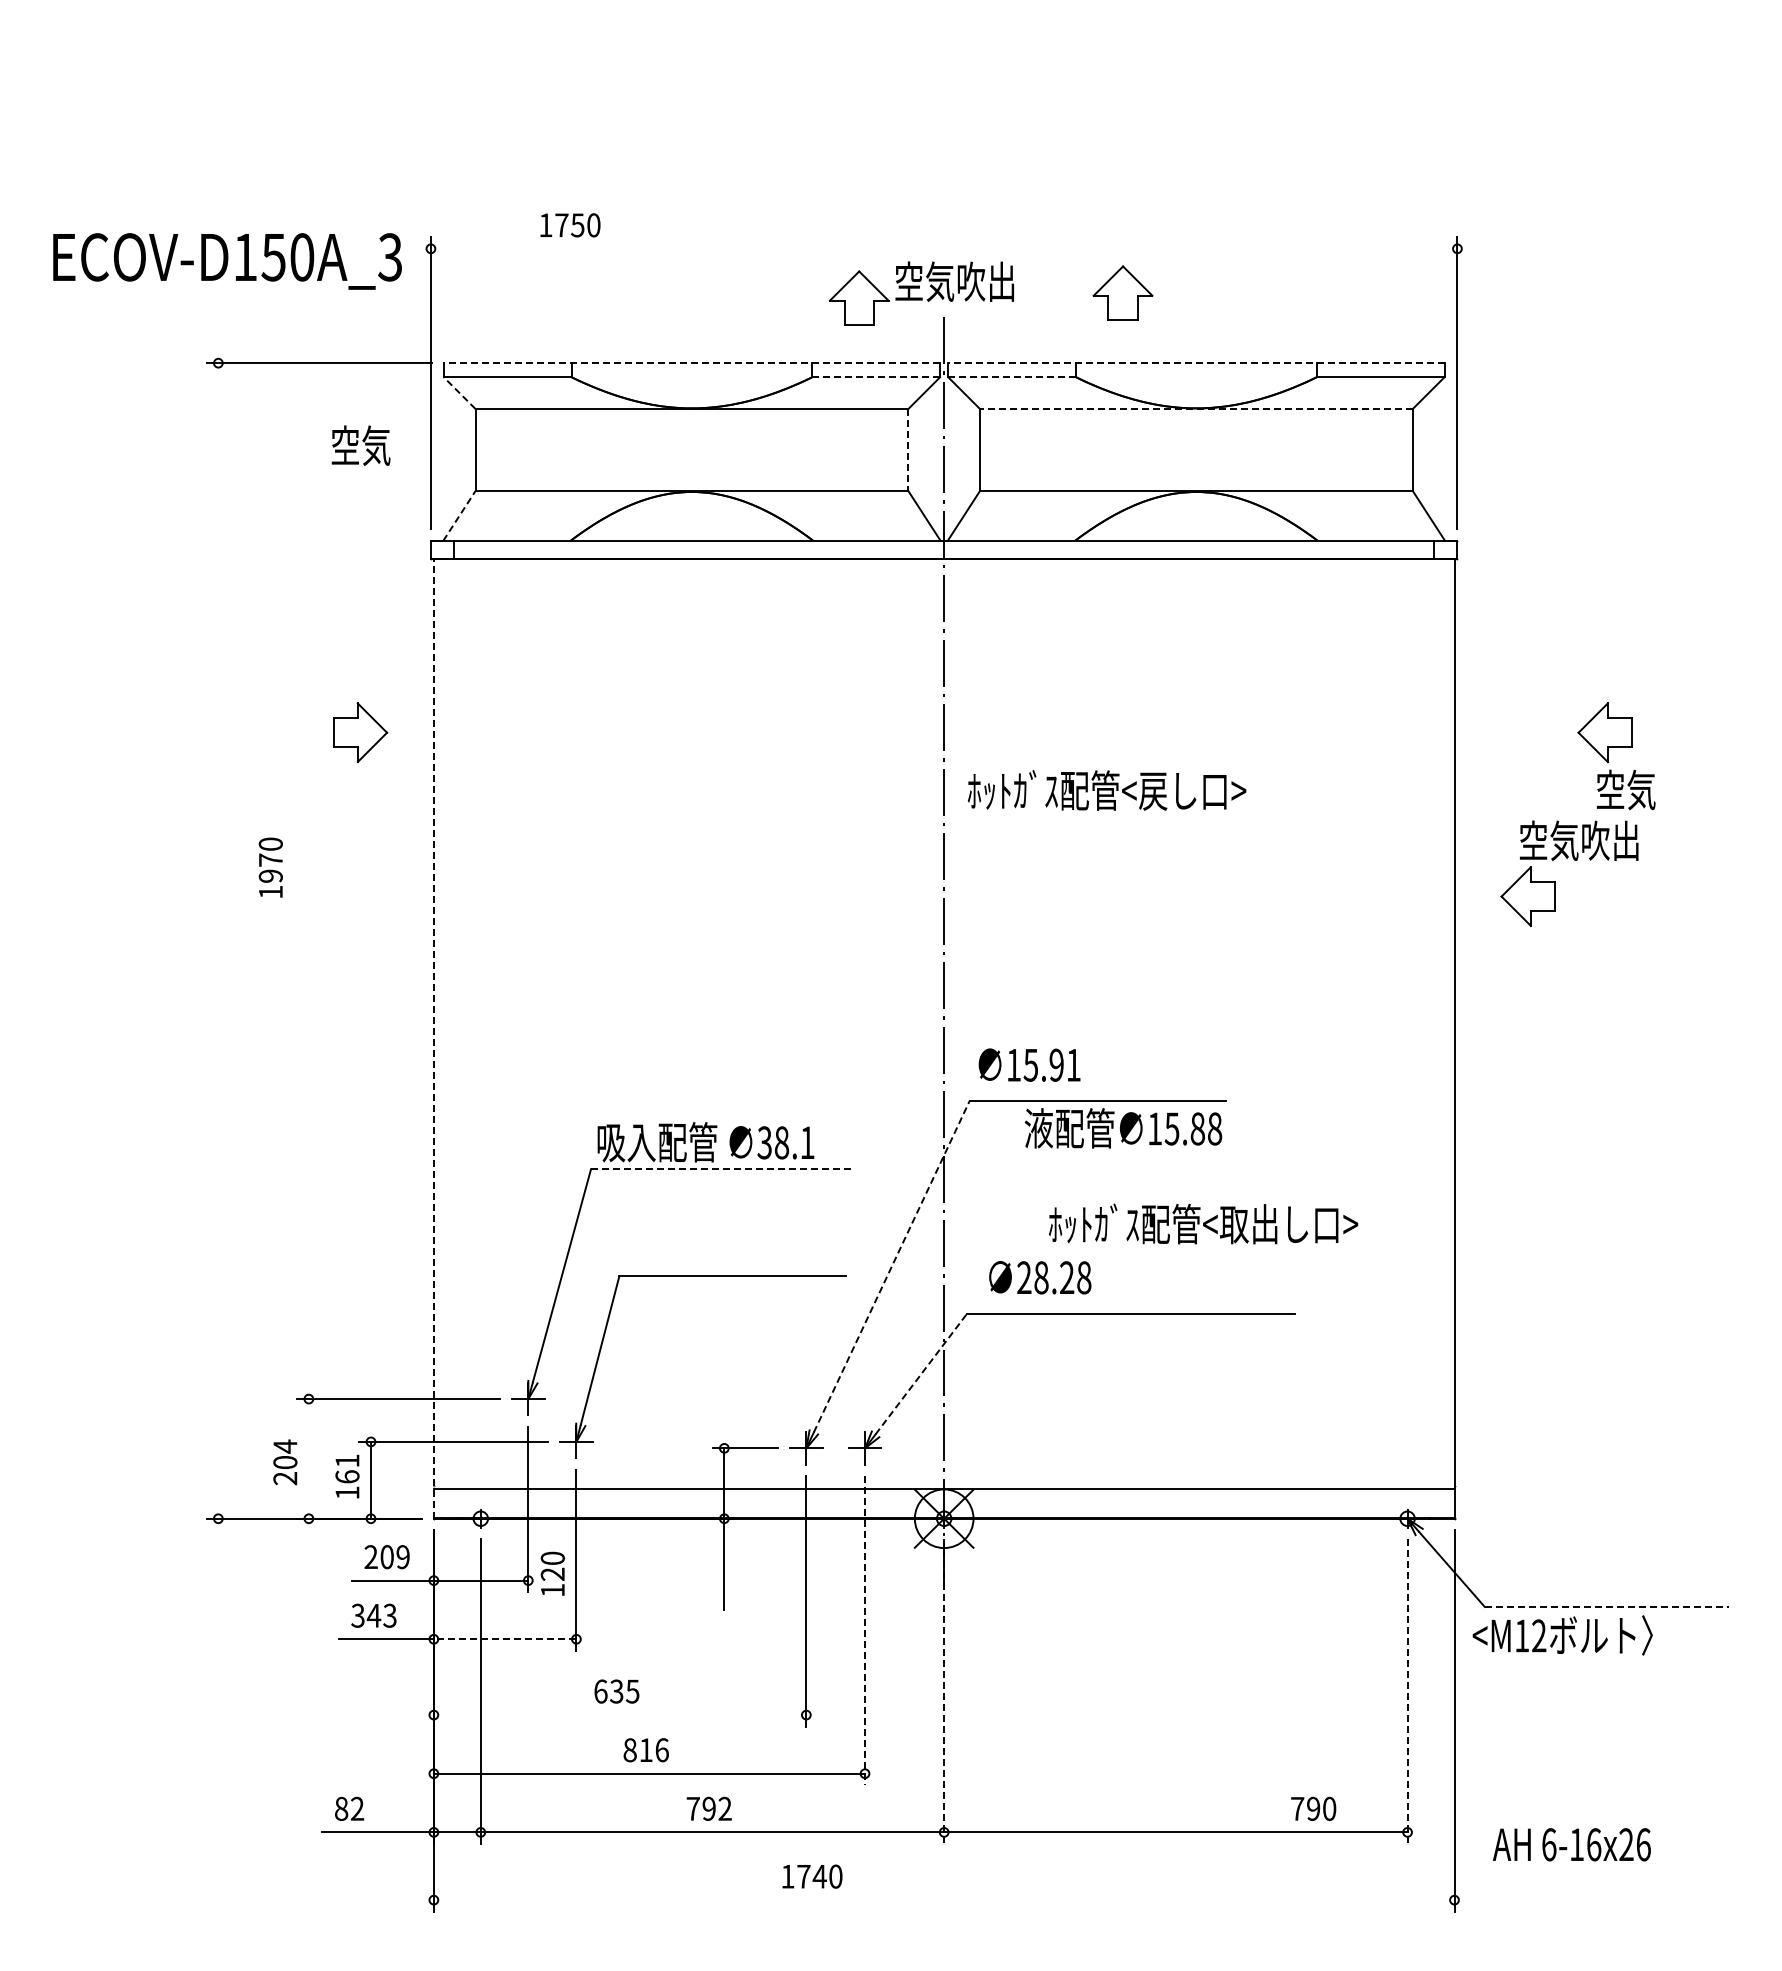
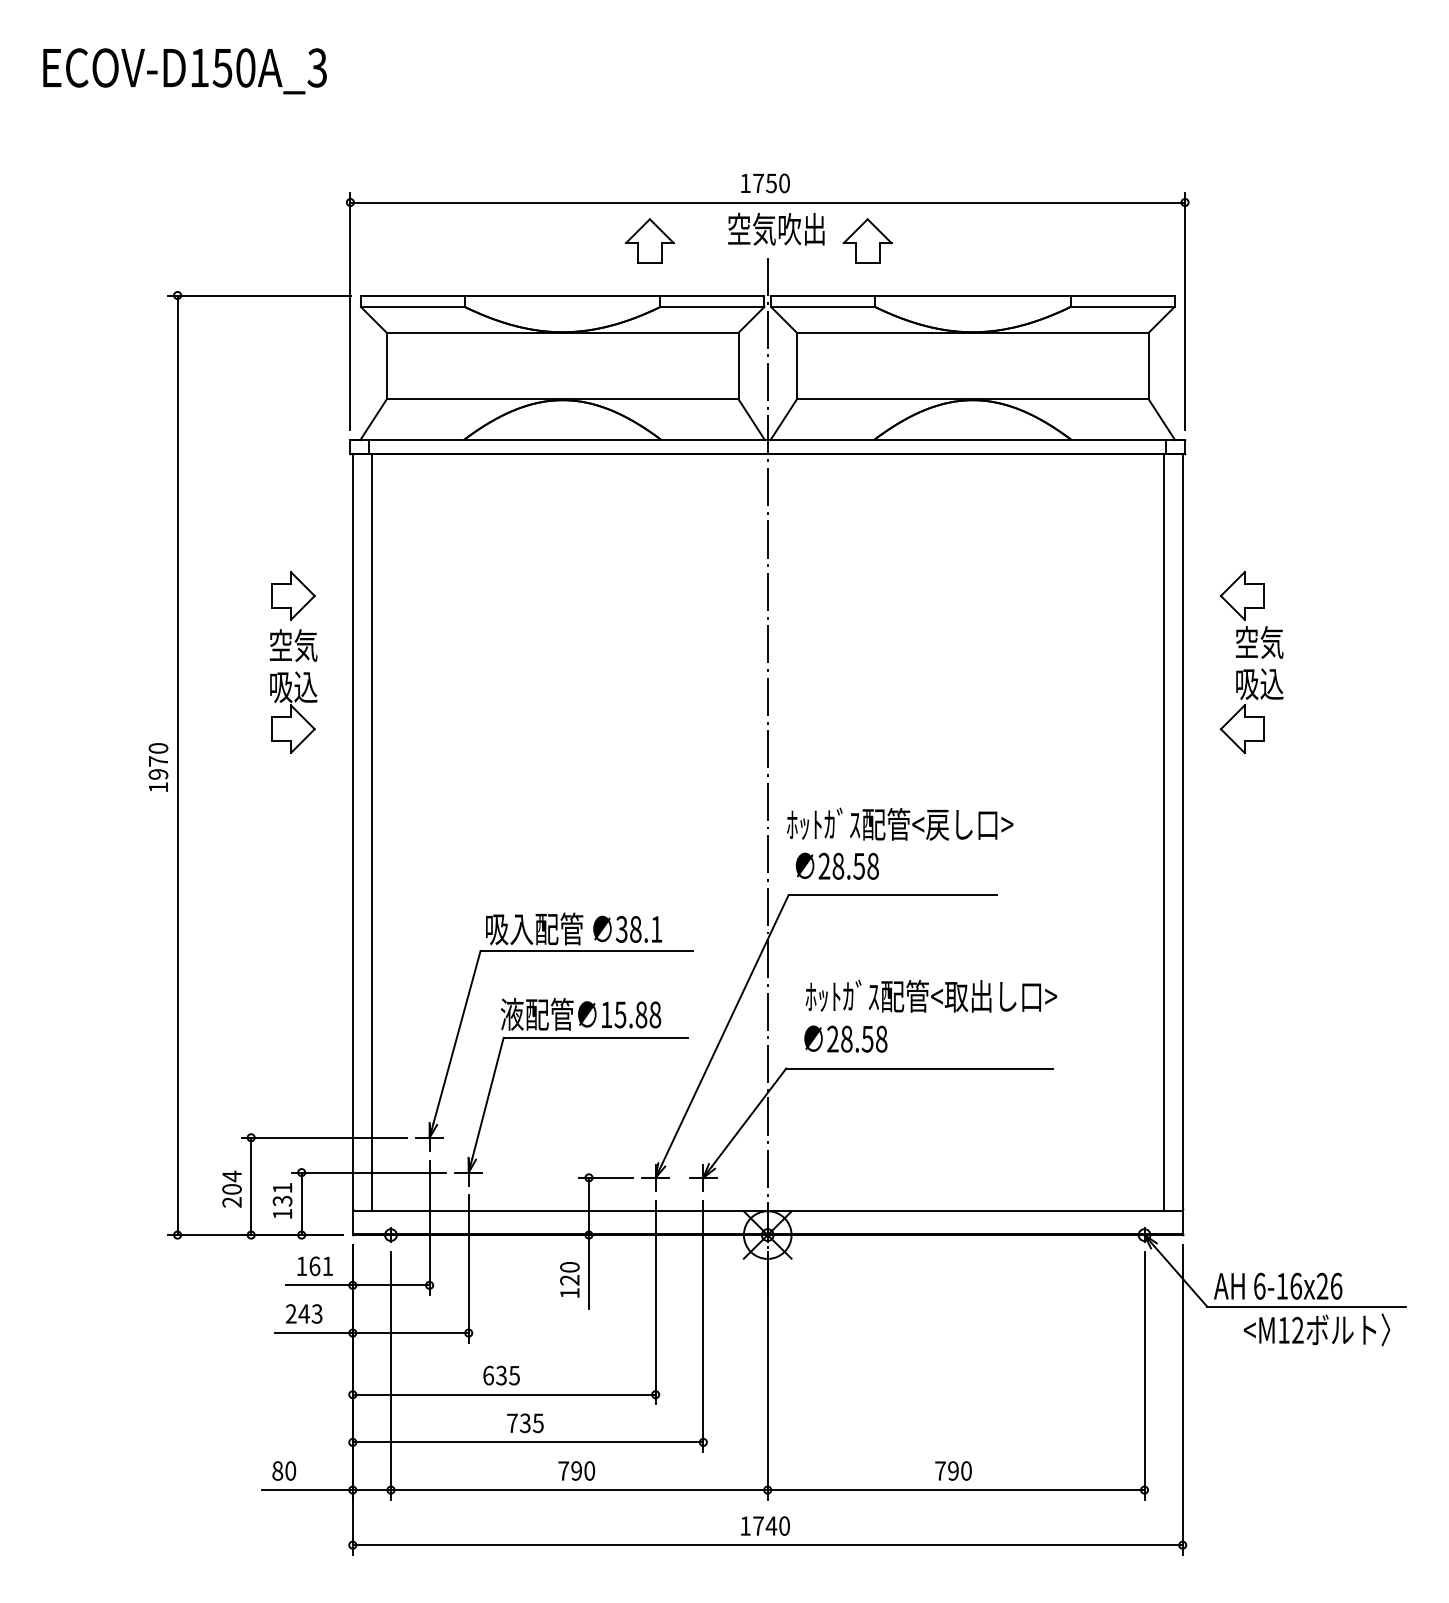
text: (570, 225) -> (765, 183), moved
line: (943, 248) -> (767, 202), added
text: (227, 261) -> (185, 71), moved
part: (1122, 292) -> (867, 240), moved
part: (858, 297) -> (649, 240), moved
line: (691, 363) -> (562, 295), dashed -> solid
line: (1195, 363) -> (972, 295), dashed -> solid
line: (876, 377) -> (712, 307), dashed -> solid
line: (1012, 377) -> (823, 307), dashed -> solid
line: (459, 392) -> (373, 319), dashed -> solid
line: (1195, 408) -> (972, 332), dashed -> solid
text: (360, 445) -> (293, 645), moved
line: (908, 450) -> (738, 366), dashed -> solid
line: (459, 516) -> (373, 420), dashed -> solid
part: (1608, 756) -> (1245, 615), moved
text: (1107, 790) -> (900, 824), moved
text: (1578, 840) -> (1283, 683), 空気吹出 -> 吸込
text: (270, 867) -> (158, 767), moved
part: (361, 875) -> (293, 712), added
line: (218, 940) -> (177, 764), added
line: (456, 1023) -> (371, 832), added
line: (1431, 1023) -> (1163, 832), added
line: (433, 1038) -> (352, 844), dashed -> solid
text: (1043, 1064) -> (848, 865), 15.91 -> 28.58
text: (1123, 1128) -> (580, 1014), moved
line: (721, 1169) -> (586, 951), dashed -> solid
text: (1203, 1223) -> (931, 995), moved
line: (892, 1266) -> (725, 1029), dashed -> solid
text: (1066, 1277) -> (867, 1038), 28.28 -> 28.58
line: (921, 1374) -> (749, 1117), dashed -> solid
line: (308, 1458) -> (250, 1186), added
text: (347, 1476) -> (282, 1200), 161 -> 131
text: (386, 1557) -> (314, 1266), 209 -> 161
text: (552, 1573) -> (569, 1279), moved
line: (1606, 1606) -> (1306, 1306), dashed -> solid
text: (357, 1615) -> (290, 1313), 343 -> 243
line: (865, 1630) -> (703, 1325), dashed -> solid
text: (1562, 1635) -> (1316, 1330), moved
line: (504, 1639) -> (410, 1333), dashed -> solid
line: (944, 1692) -> (768, 1376), dashed -> solid
line: (1407, 1692) -> (1144, 1376), dashed -> solid
line: (619, 1715) -> (503, 1395), added
text: (645, 1750) -> (524, 1423), 816 -> 735
text: (357, 1808) -> (290, 1470), 82 -> 80
text: (724, 1808) -> (589, 1470), 792 -> 790
text: (1313, 1808) -> (953, 1470), moved
text: (1571, 1844) -> (1277, 1286), moved
text: (812, 1876) -> (765, 1525), moved
line: (943, 1900) -> (767, 1545), added

